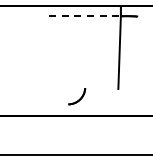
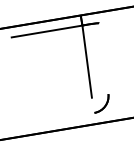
line: (85, 16) -> (47, 31), dashed -> solid
part: (77, 96) -> (102, 103), moved

